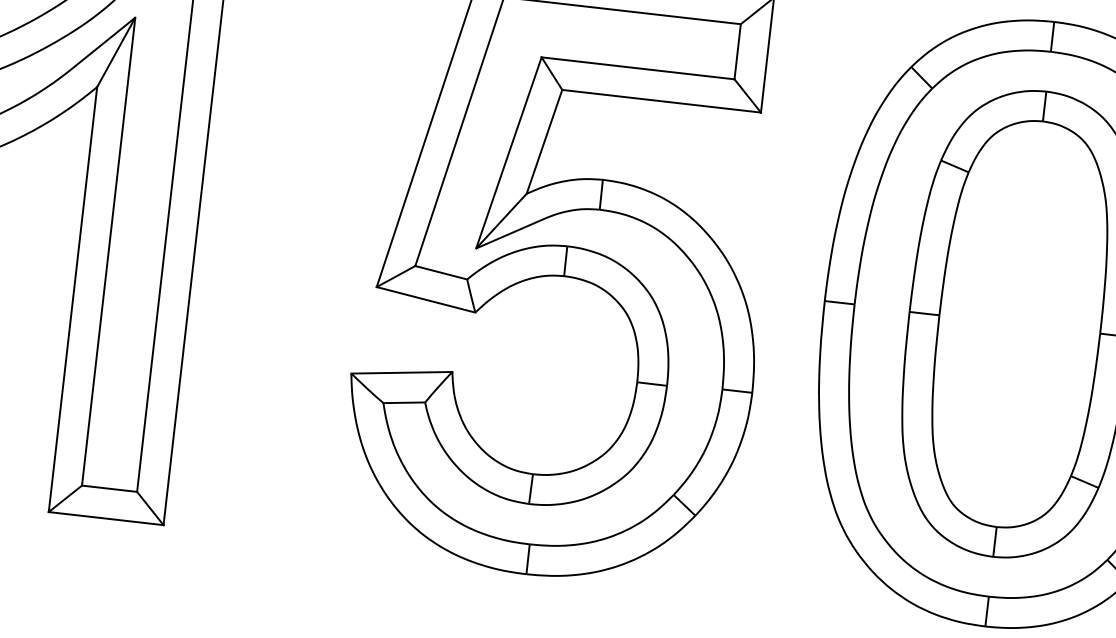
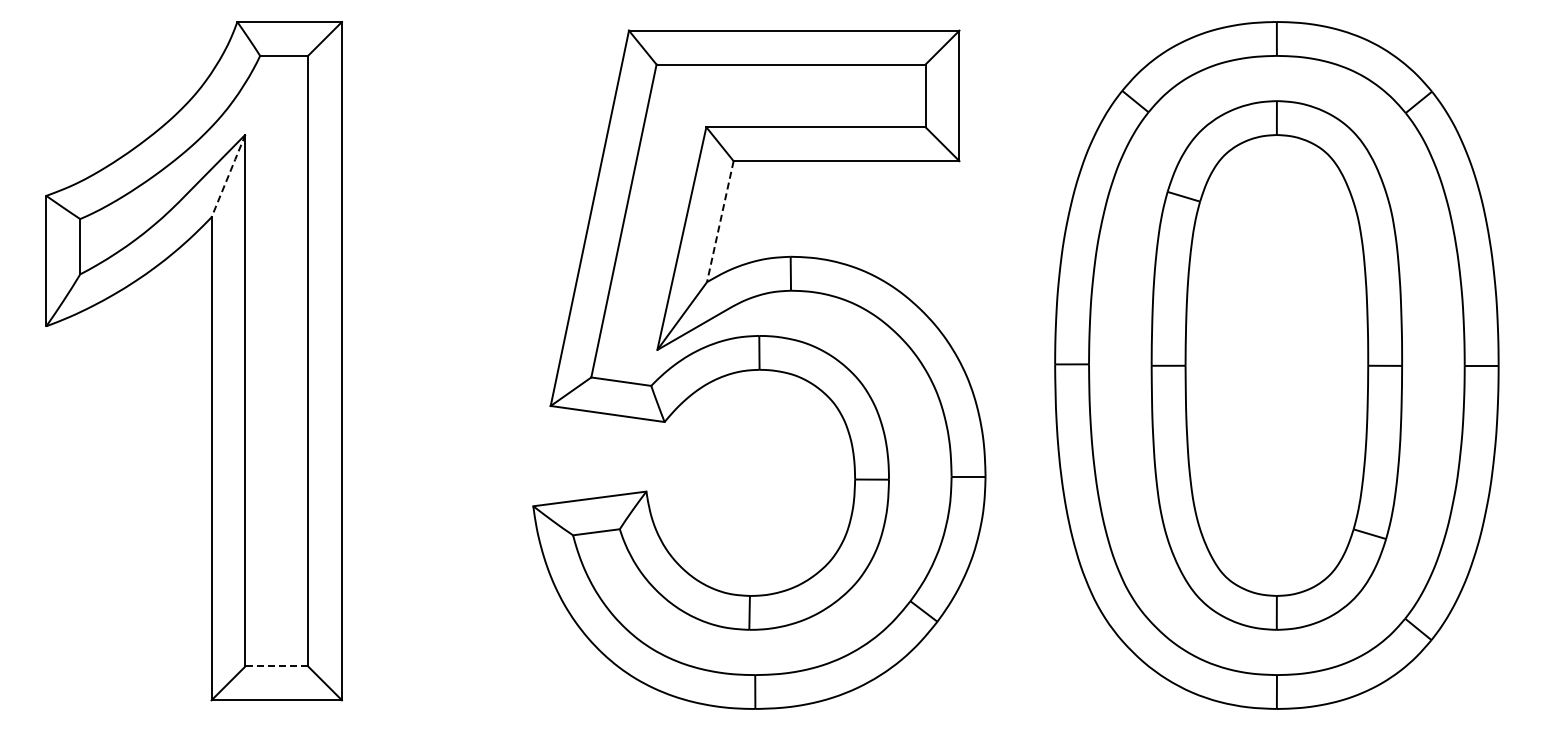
line: (116, 52) -> (228, 176), solid -> dashed
line: (544, 141) -> (720, 221), solid -> dashed
line: (109, 488) -> (276, 666), solid -> dashed

